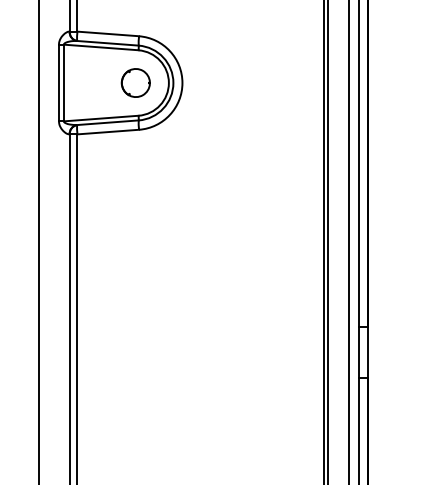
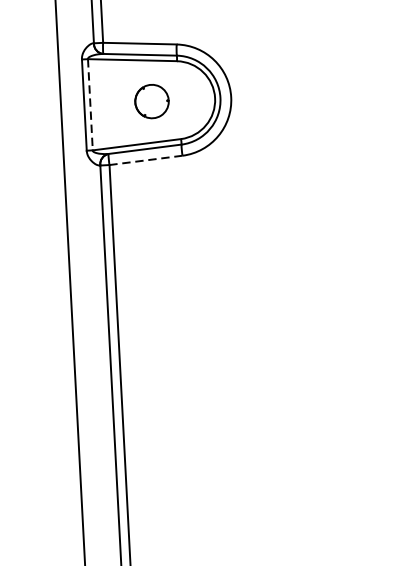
part: (135, 82) -> (151, 100), moved
line: (64, 83) -> (90, 105), solid -> dashed
line: (108, 132) -> (146, 160), solid -> dashed

